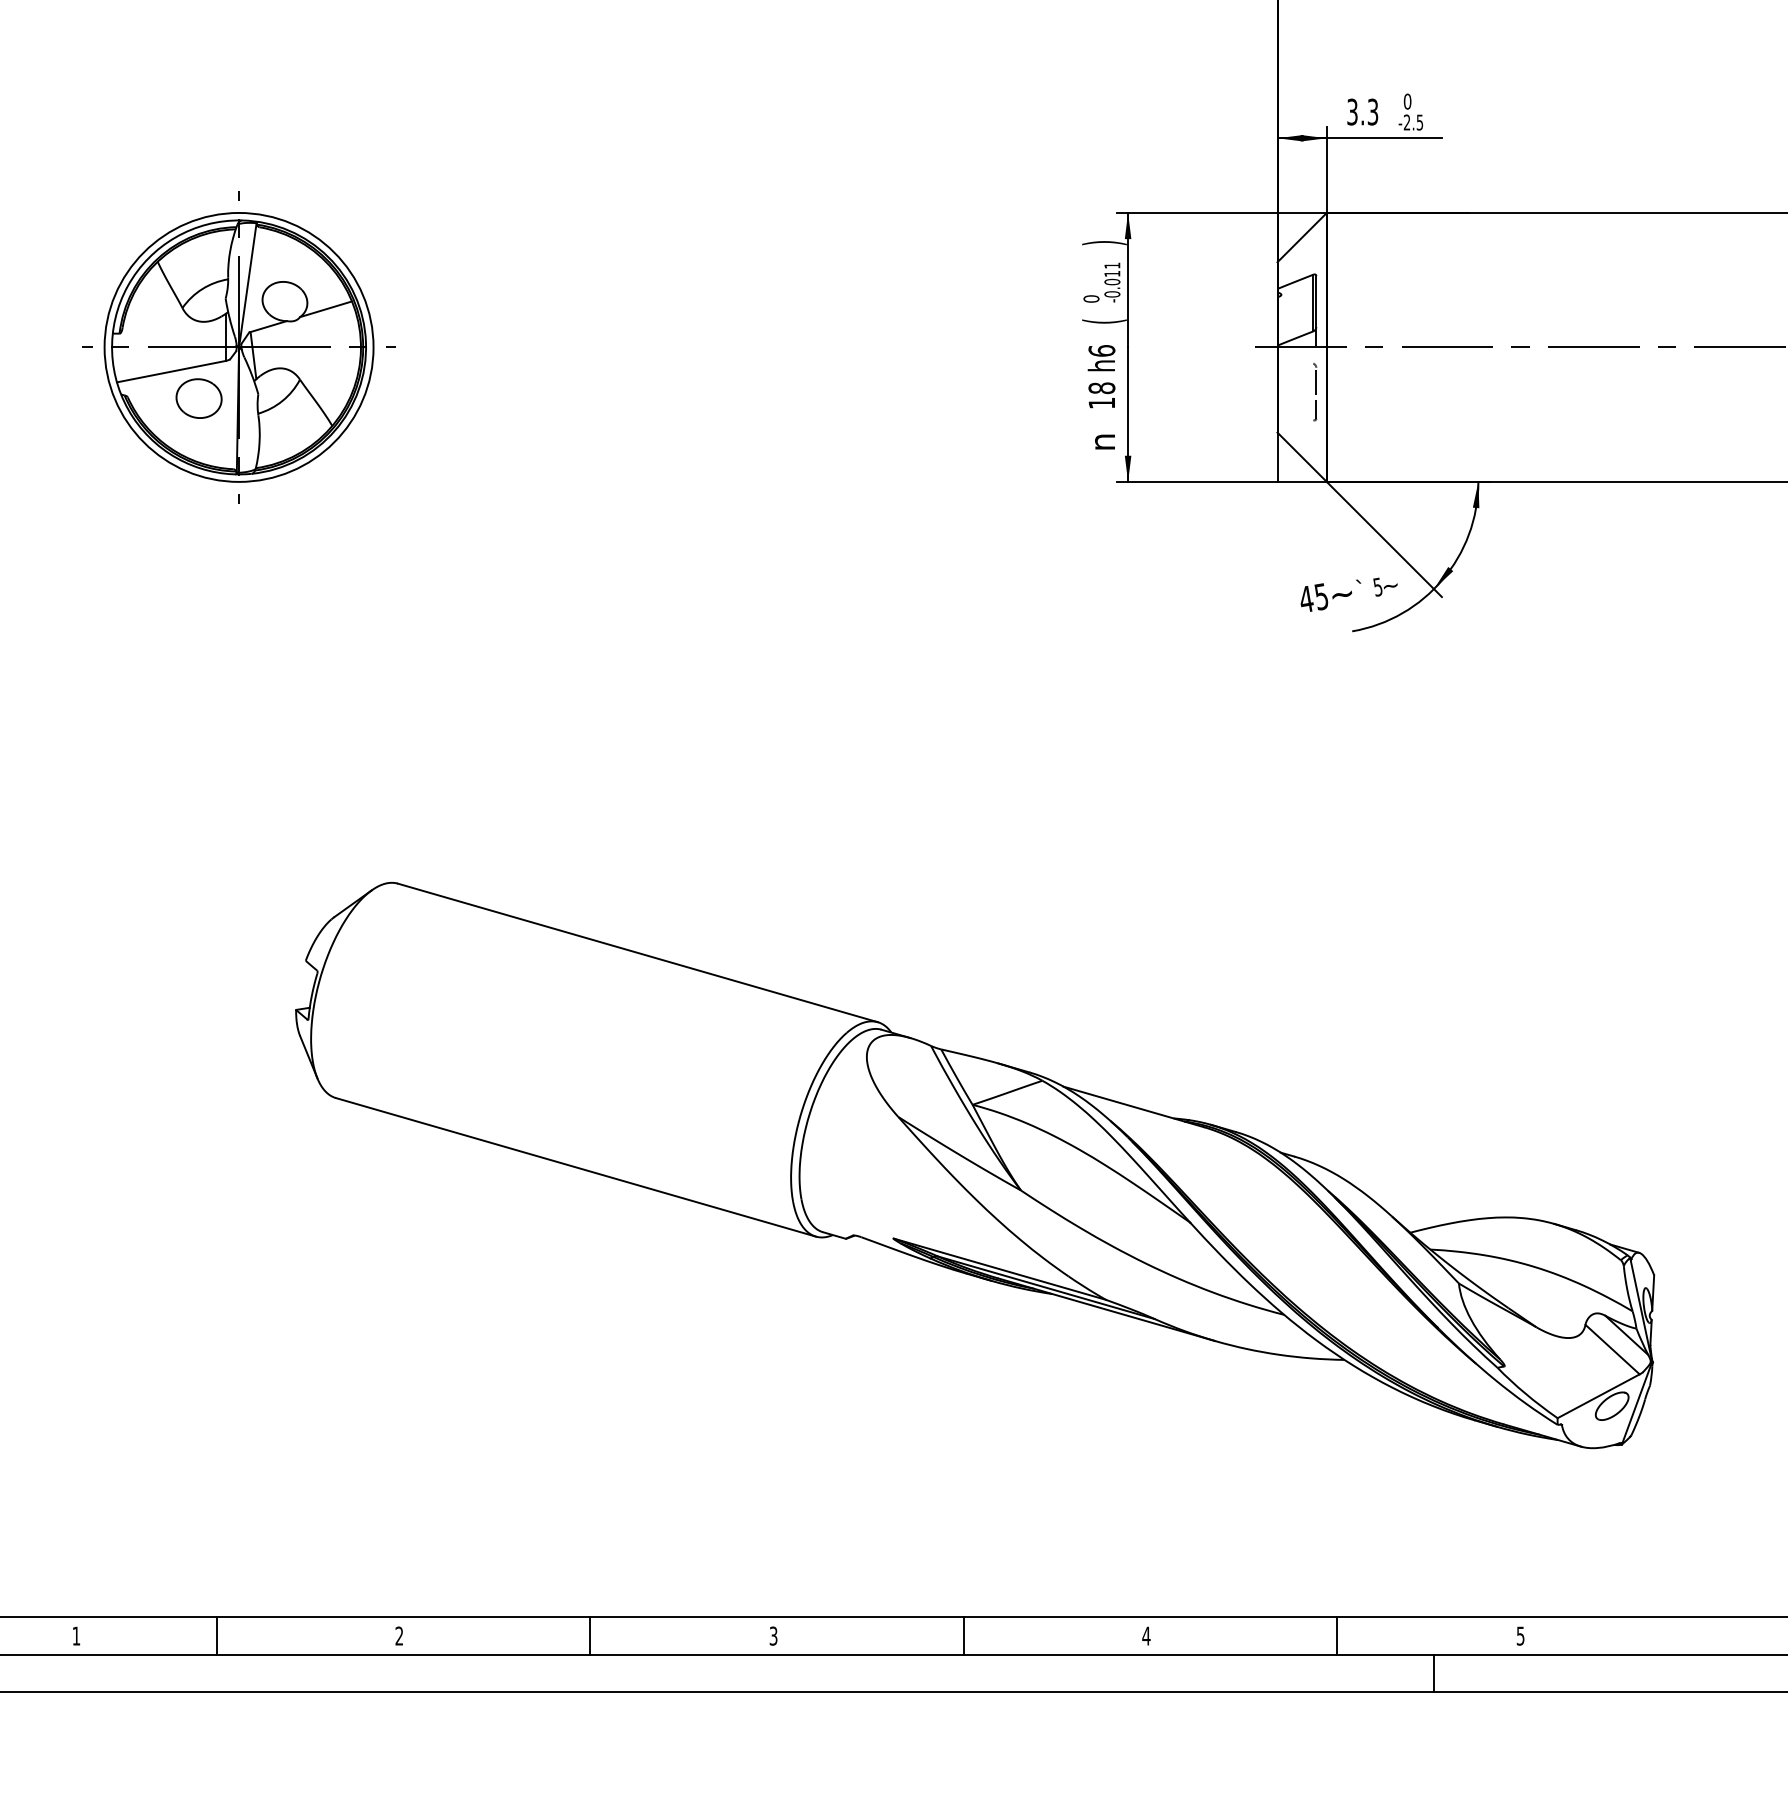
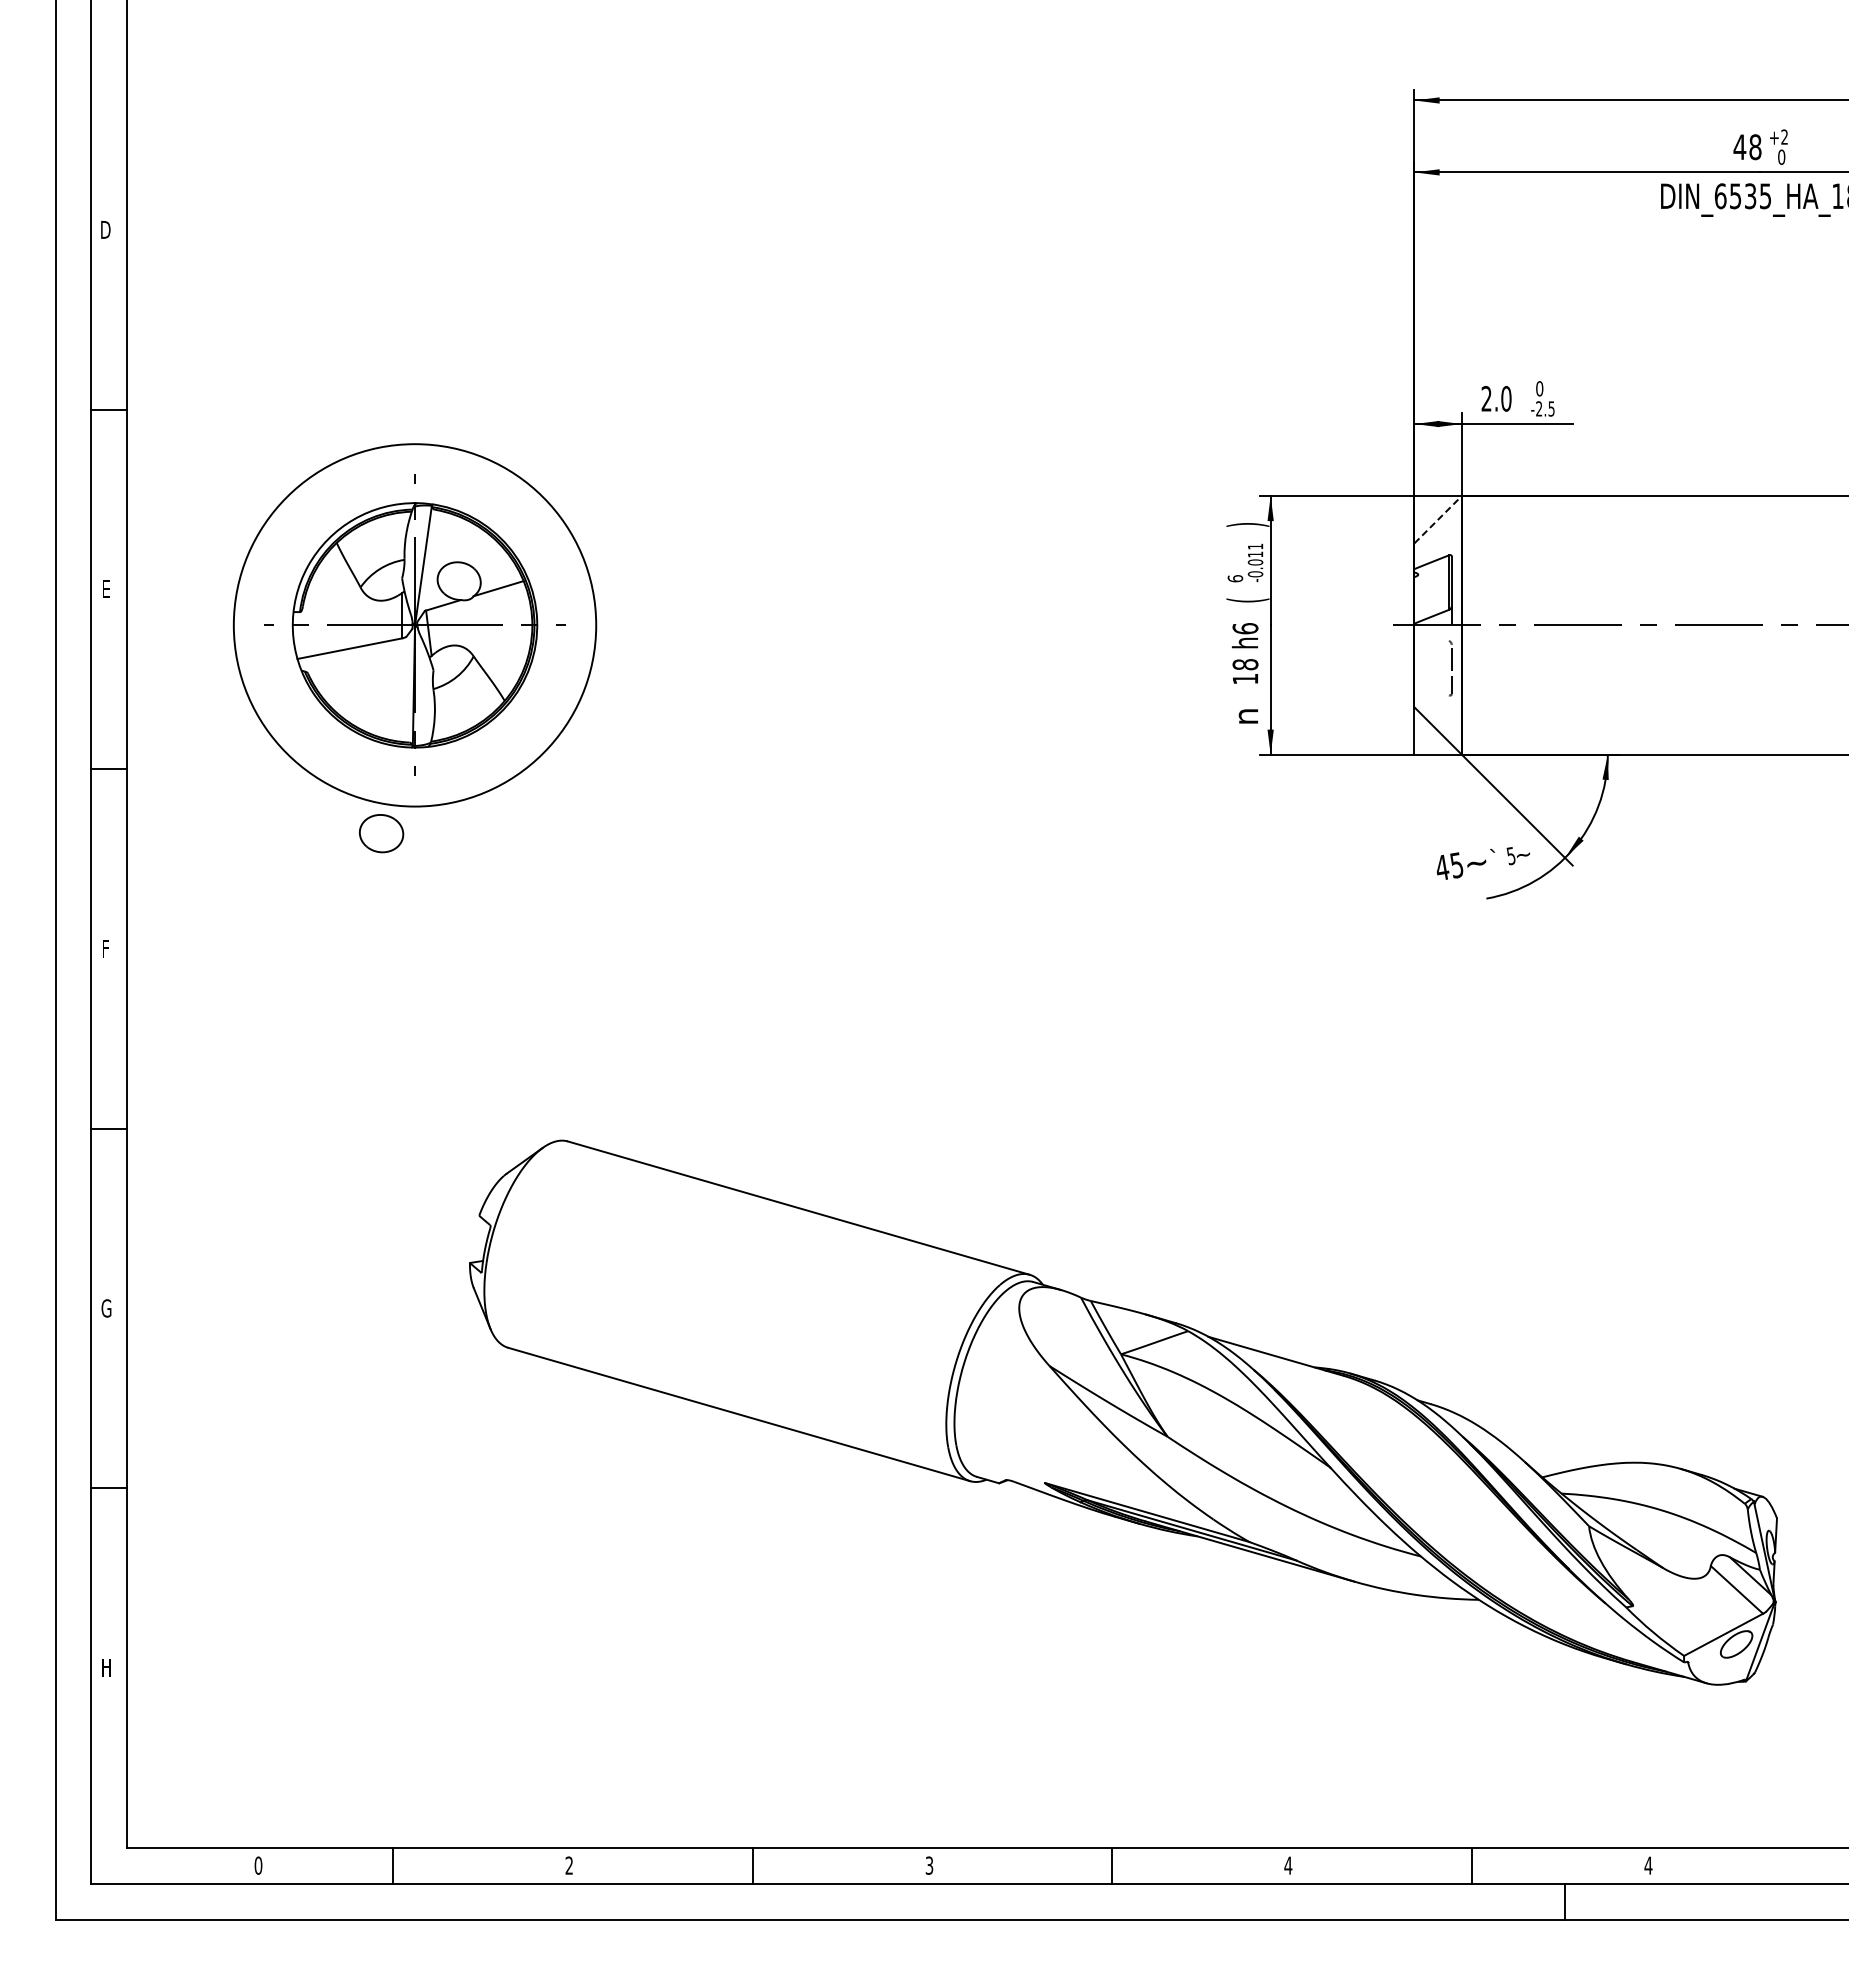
text: (1362, 111) -> (1496, 398), 3.3 -> 2.0
line: (1302, 237) -> (1438, 519), solid -> dashed
text: (1090, 298) -> (1234, 578), 0 -> 6
circle: (238, 346) -> (414, 624), size x1.4
part: (199, 398) -> (381, 833), moved
text: (76, 1635) -> (258, 1865), 1 -> 0
text: (1520, 1635) -> (1648, 1865), 5 -> 4

